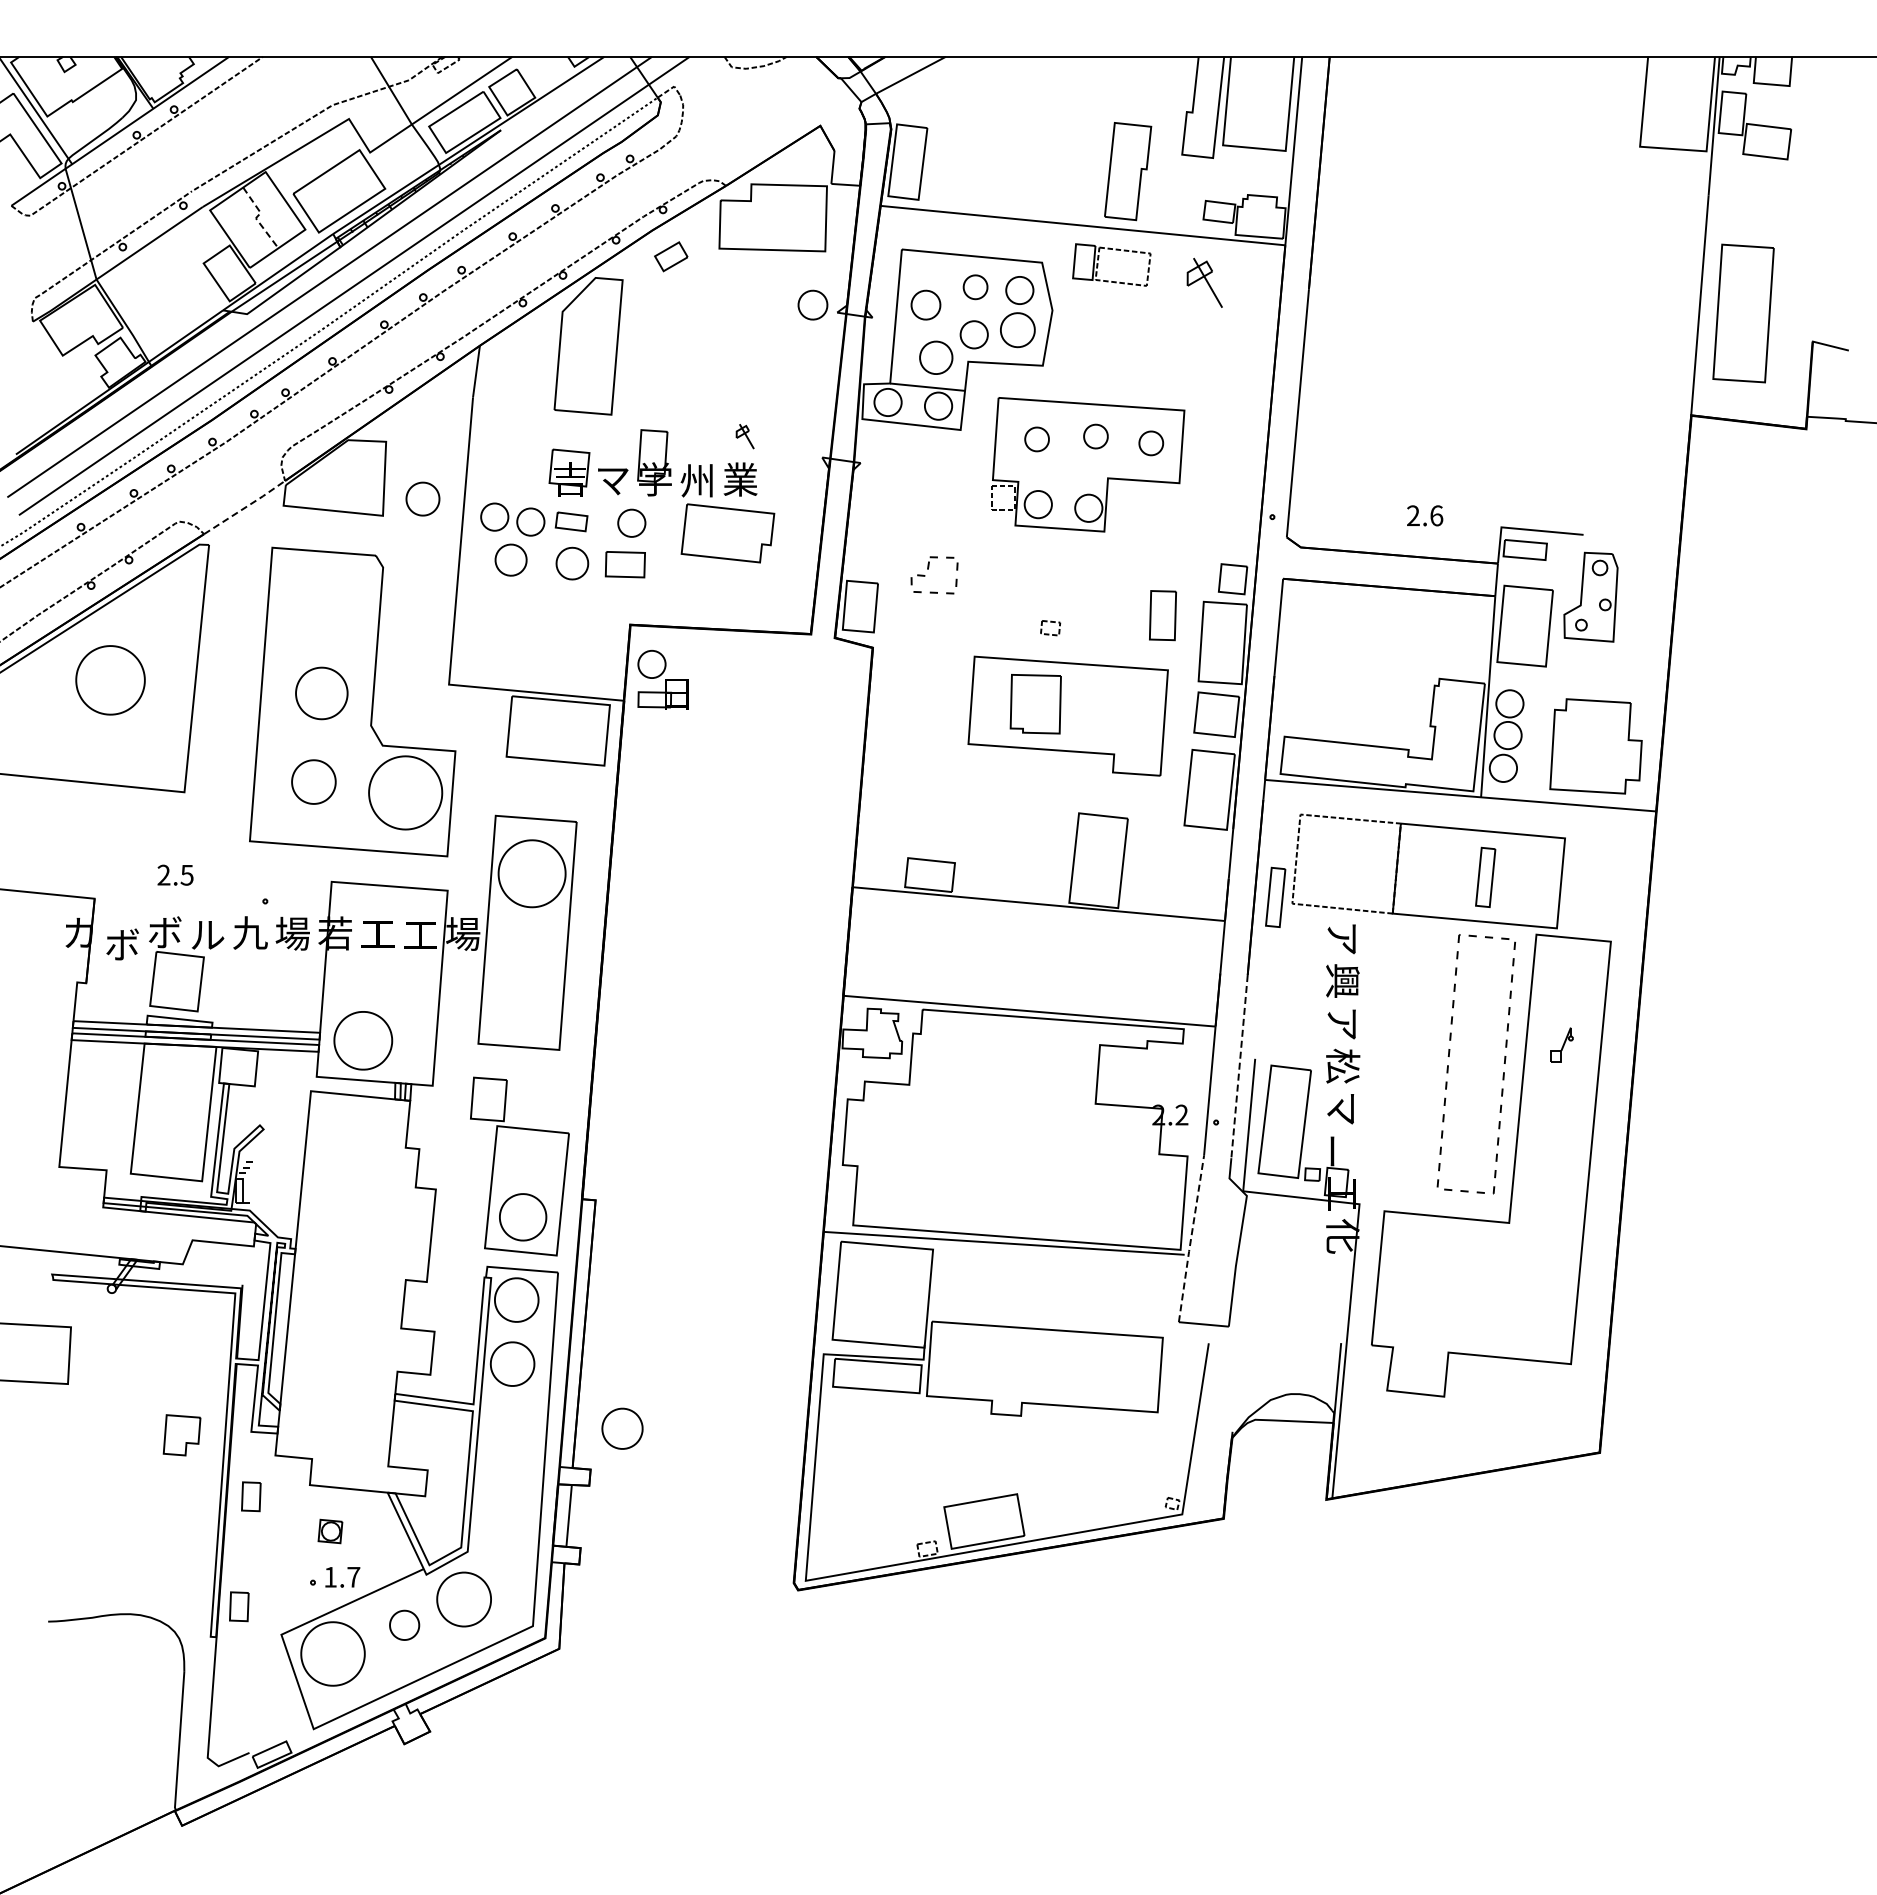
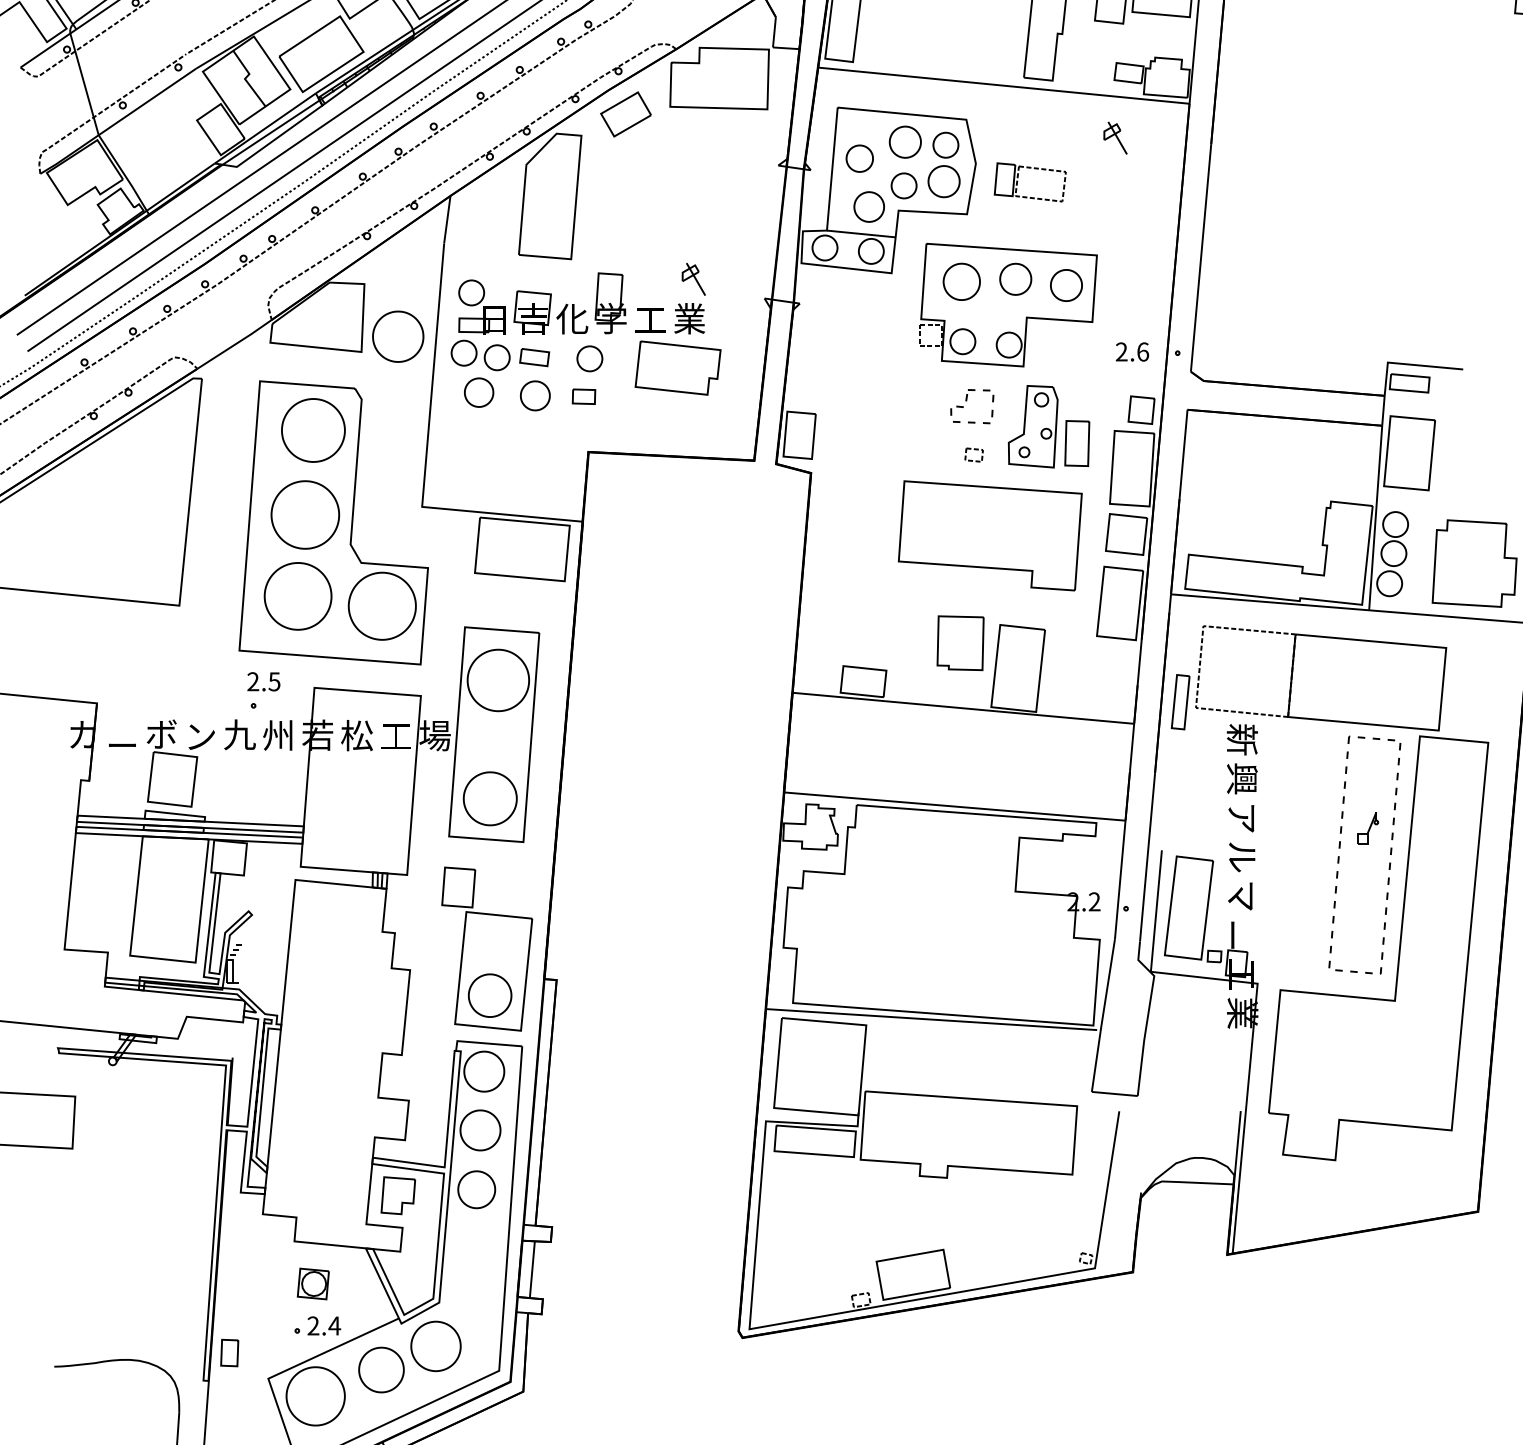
line: (255, 218) -> (244, 79), dashed -> solid
part: (671, 256) -> (626, 114), size x1.67
part: (1098, 264) -> (1018, 181), moved
part: (1204, 282) -> (1115, 137), size x0.71
part: (975, 287) -> (905, 142), size x1.43
part: (812, 304) -> (755, 158), removed
part: (745, 436) -> (694, 279), size x1.43
part: (1095, 436) -> (1015, 279), size x1.43
part: (1036, 439) -> (961, 281), size x1.67
part: (1151, 443) -> (1066, 285), size x1.43
text: (612, 479) -> (572, 318), マ -> 化
text: (697, 480) -> (650, 319), 州 -> 工
part: (422, 498) -> (397, 336), size x1.67
line: (245, 507) -> (235, 344), dashed -> solid
text: (1425, 515) -> (1132, 351), moved
part: (625, 564) -> (584, 396), size x0.62
part: (928, 569) -> (966, 401), moved
part: (1590, 596) -> (1032, 426), moved
part: (662, 679) -> (481, 306), moved
part: (110, 680) -> (313, 430), moved
part: (321, 693) -> (305, 515), size x1.43
part: (1035, 704) -> (960, 643), moved
part: (313, 781) -> (297, 595), size x1.67
text: (175, 874) -> (263, 681), moved
part: (1485, 876) -> (1373, 682), removed
text: (292, 933) -> (278, 735), 場 -> 州
text: (377, 933) -> (356, 735), 工 -> 松
text: (207, 935) -> (200, 737), ル -> ン
text: (1342, 938) -> (1242, 739), ア -> 新
text: (122, 944) -> (122, 745), ボ -> ー
part: (363, 1040) -> (490, 798), moved
part: (1561, 1044) -> (1367, 827), moved
text: (1343, 1065) -> (1242, 856), 松 -> ル
line: (1239, 1066) -> (1147, 857), dashed -> solid
text: (1343, 1236) -> (1242, 1013), 化 -> 業
line: (1191, 1238) -> (1103, 1015), dashed -> solid
part: (622, 1428) -> (476, 1189), moved
part: (181, 1435) -> (397, 1195), moved
part: (251, 1496) -> (240, 1251), removed
part: (330, 1531) -> (313, 1283), size x1.43
text: (342, 1576) -> (324, 1325), 1.7 -> 2.4
part: (404, 1625) -> (381, 1370), size x1.67

